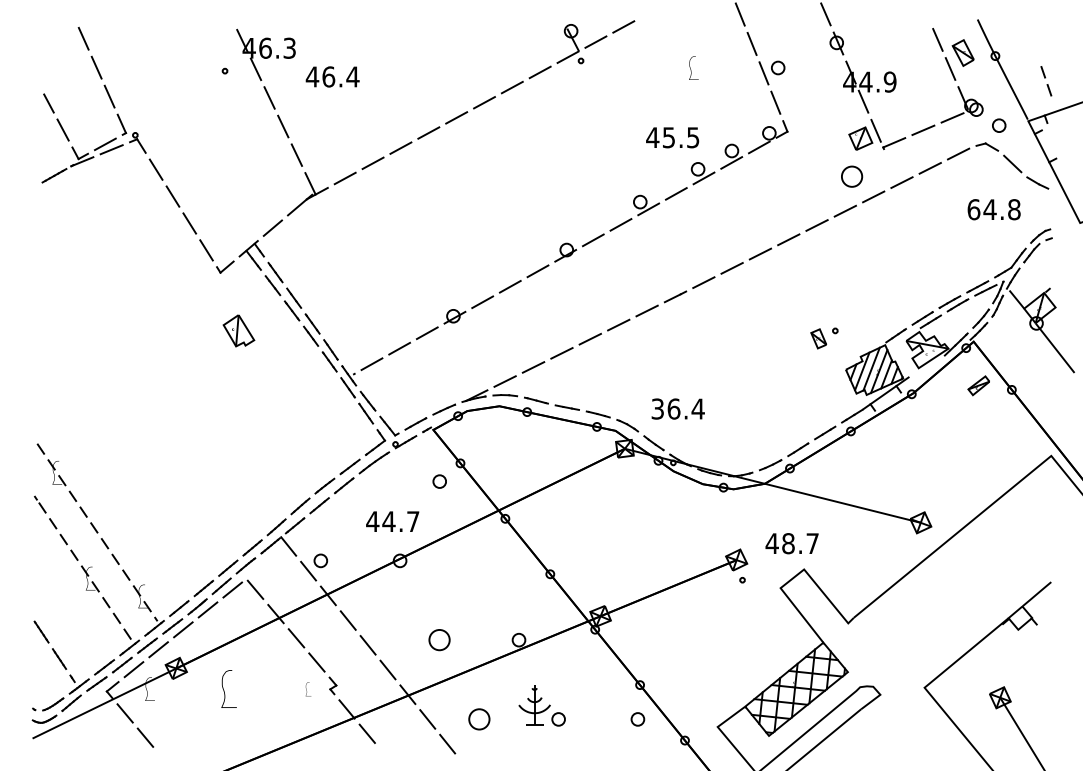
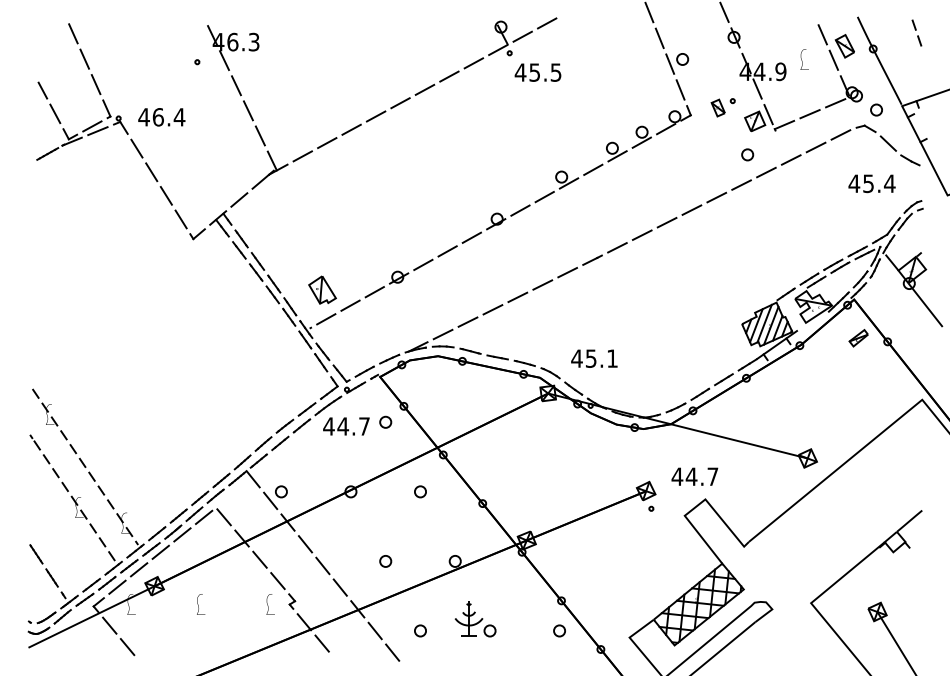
part: (693, 68) -> (804, 59), moved
text: (332, 77) -> (161, 117), moved
line: (1045, 78) -> (916, 30), moved
text: (672, 137) -> (537, 72), moved
part: (852, 176) -> (747, 154), size x0.62
text: (993, 209) -> (871, 183), 64.8 -> 45.4
part: (238, 330) -> (322, 289), moved
part: (823, 338) -> (722, 107), moved
text: (677, 408) -> (594, 358), 36.4 -> 45.1
text: (392, 521) -> (346, 426), moved
text: (788, 543) -> (691, 476), 48.7 -> 44.7
circle: (479, 560) -> (420, 491), added
circle: (439, 640) -> (385, 561), size x0.62
part: (229, 689) -> (201, 604), size x0.62
part: (308, 689) -> (270, 604), size x1.67
circle: (479, 718) -> (420, 630), size x0.62

